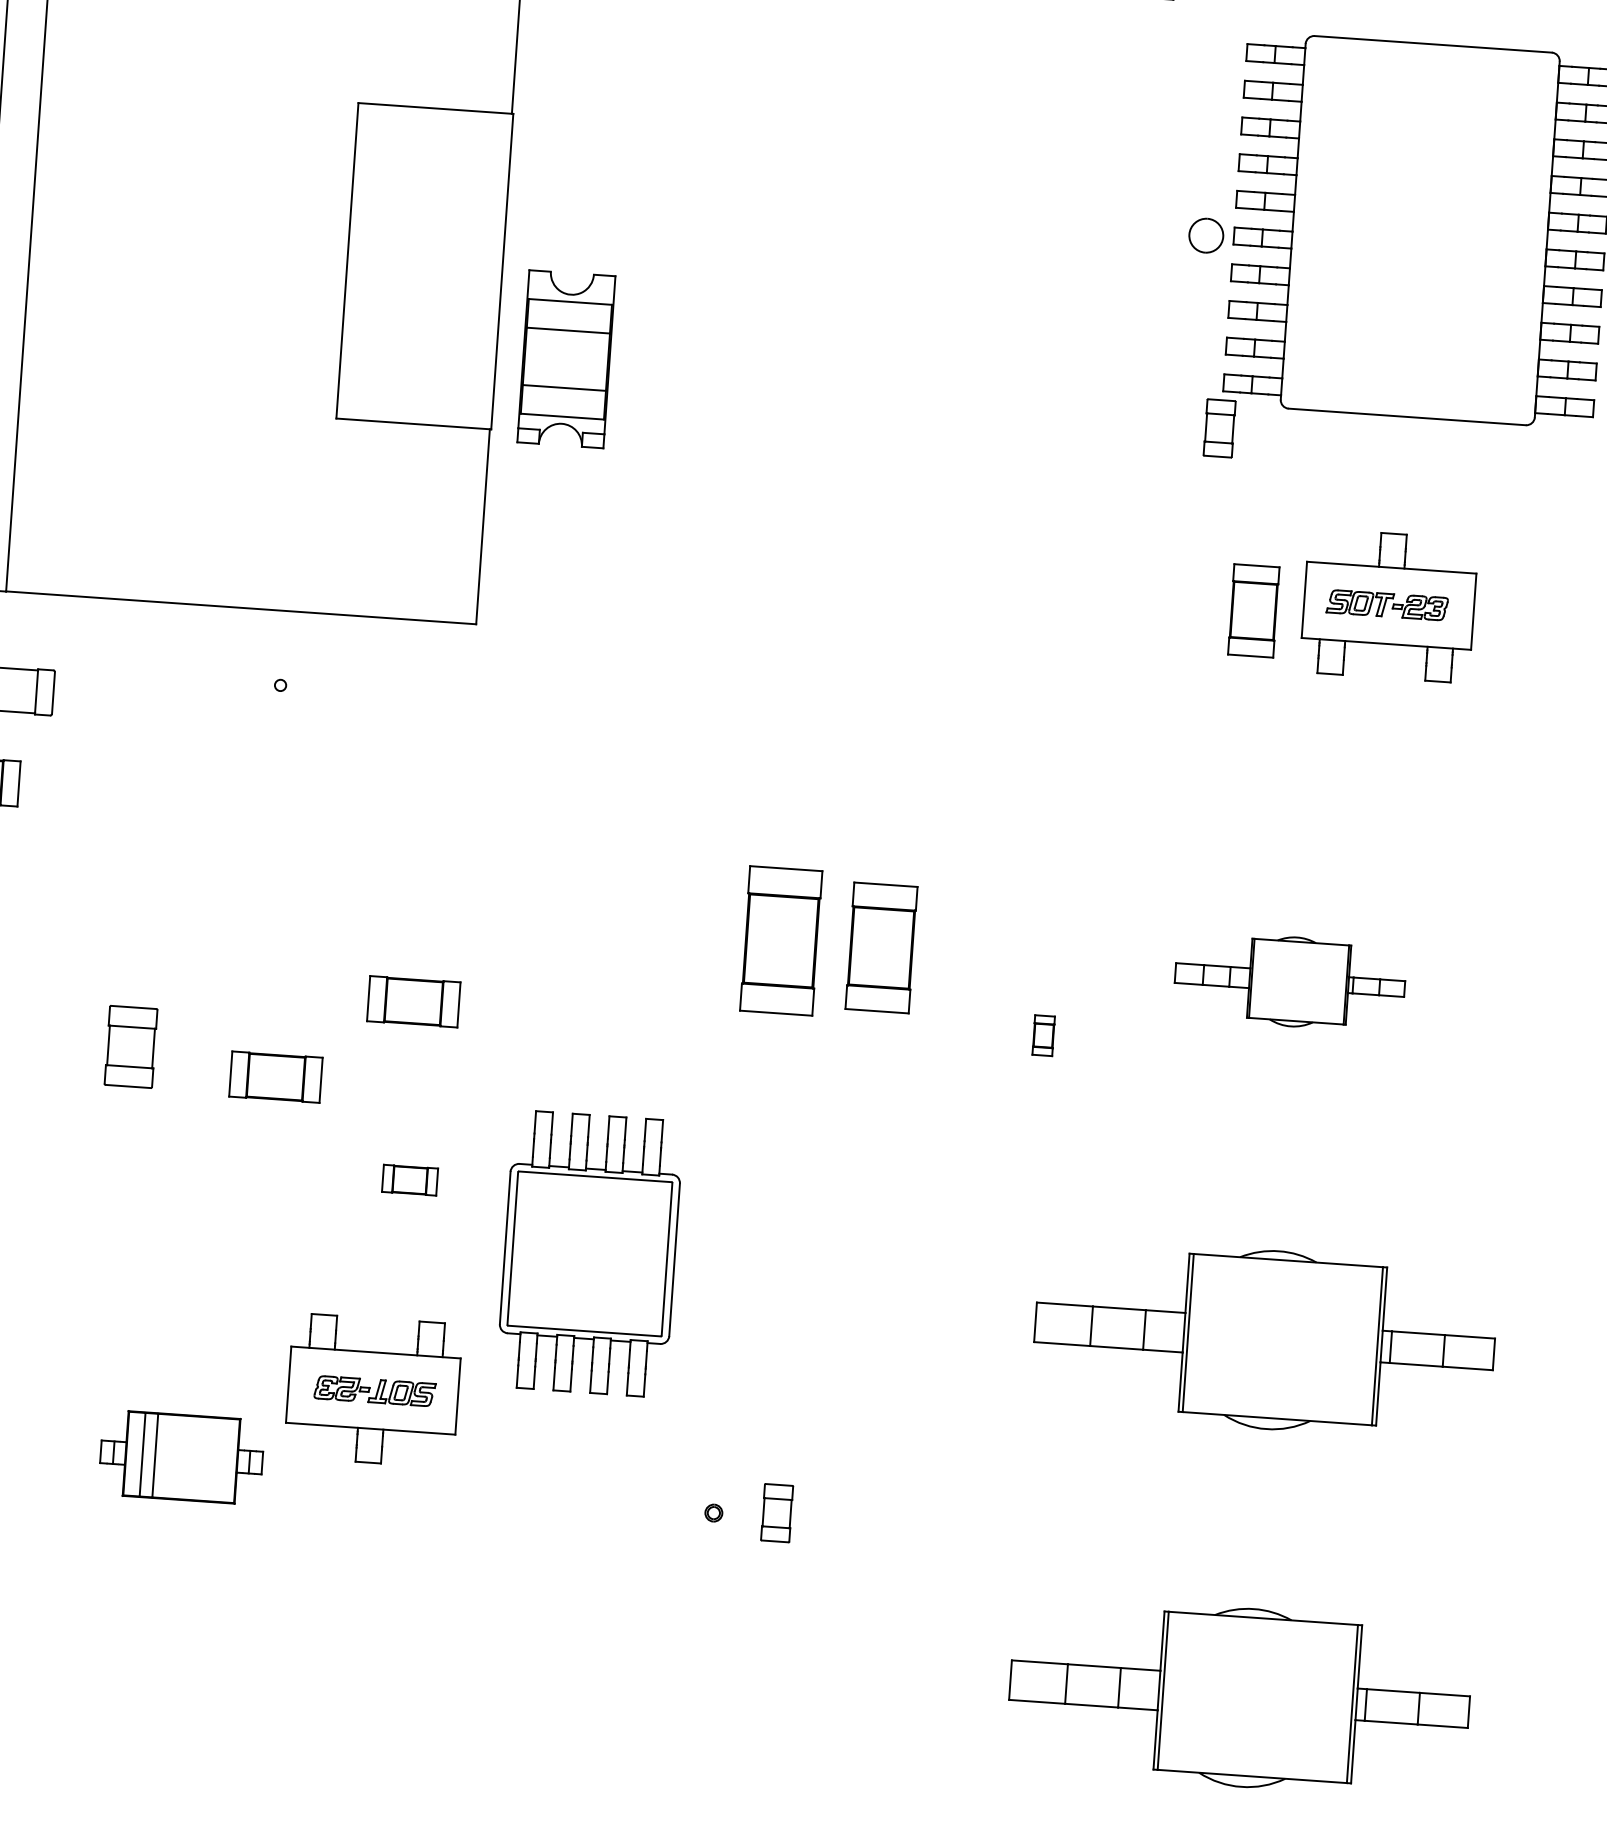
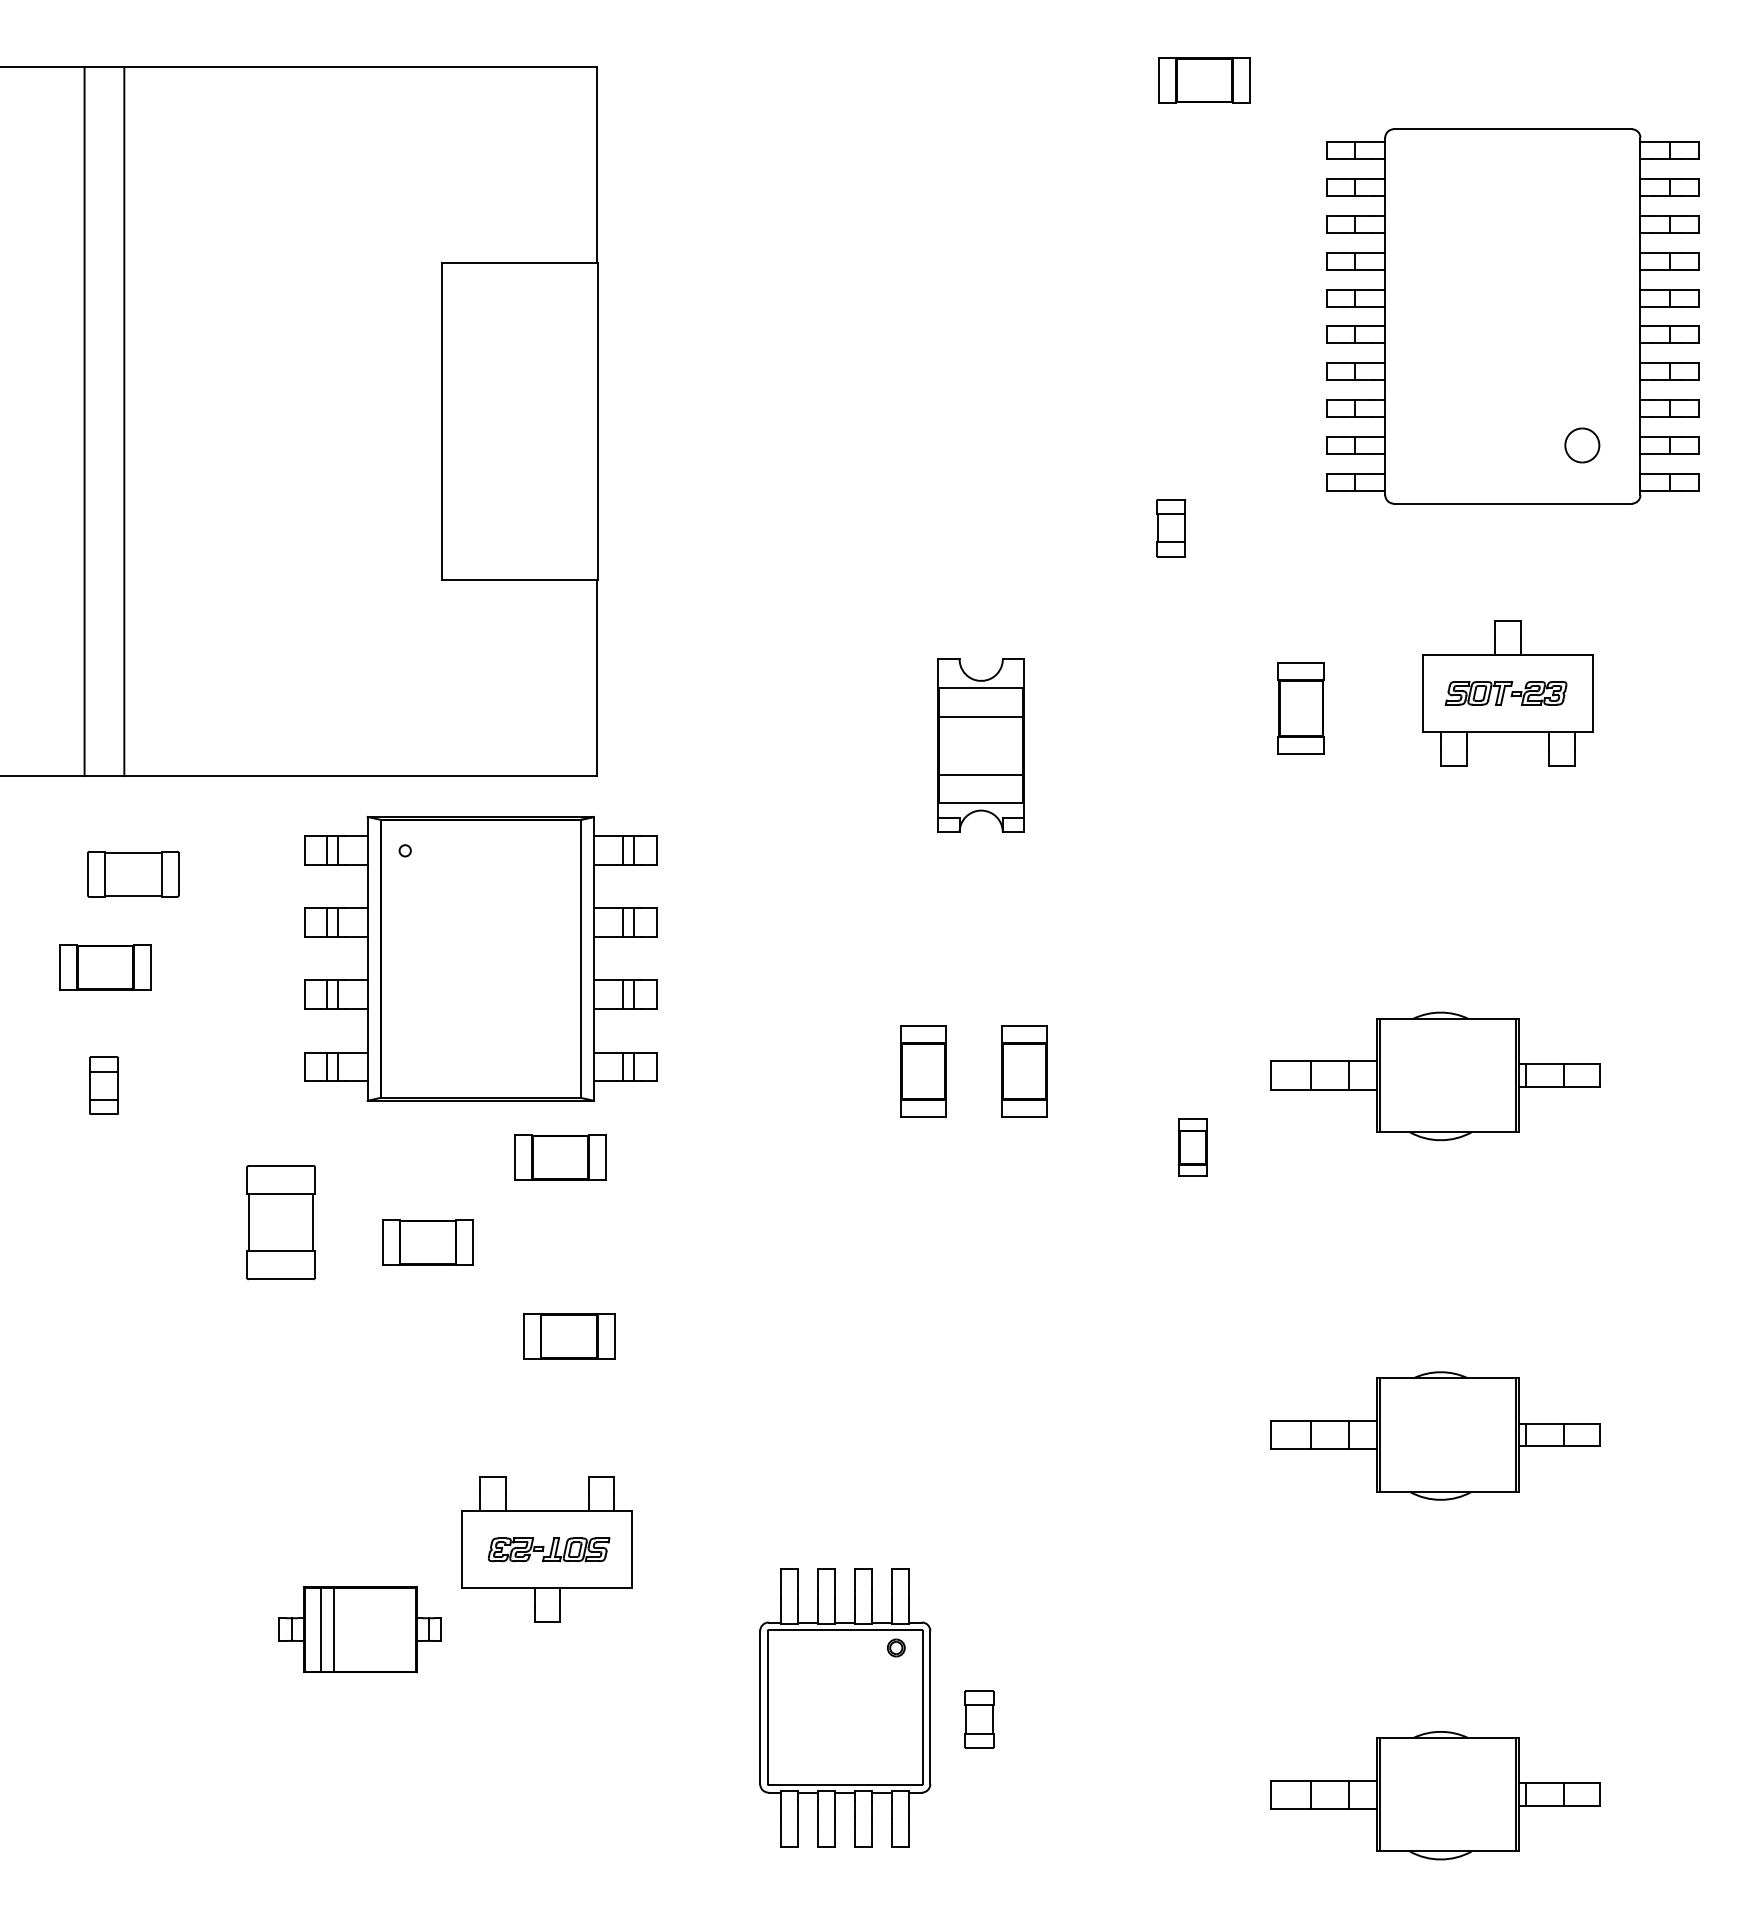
part: (1206, 235) -> (1582, 445), moved
part: (565, 358) -> (980, 745), moved
part: (1219, 428) -> (1171, 528), moved
part: (1253, 611) -> (1300, 708), moved
part: (347, 797) -> (480, 958), added
part: (781, 941) -> (923, 1071), size x0.62
part: (881, 948) -> (1024, 1071), size x0.71
part: (1290, 981) -> (1435, 1076), size x1.43
part: (1043, 1035) -> (1192, 1147), size x1.43
part: (130, 1046) -> (280, 1222), size x1.43
part: (410, 1180) -> (569, 1336), size x1.67
part: (590, 1253) -> (845, 1707), moved
part: (1265, 1339) -> (1435, 1435), size x0.71
part: (777, 1513) -> (979, 1719), moved
part: (1240, 1697) -> (1435, 1795), size x0.71

